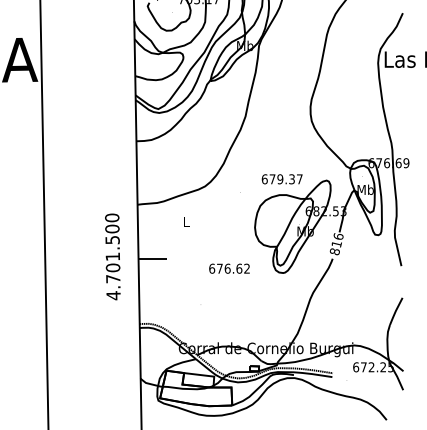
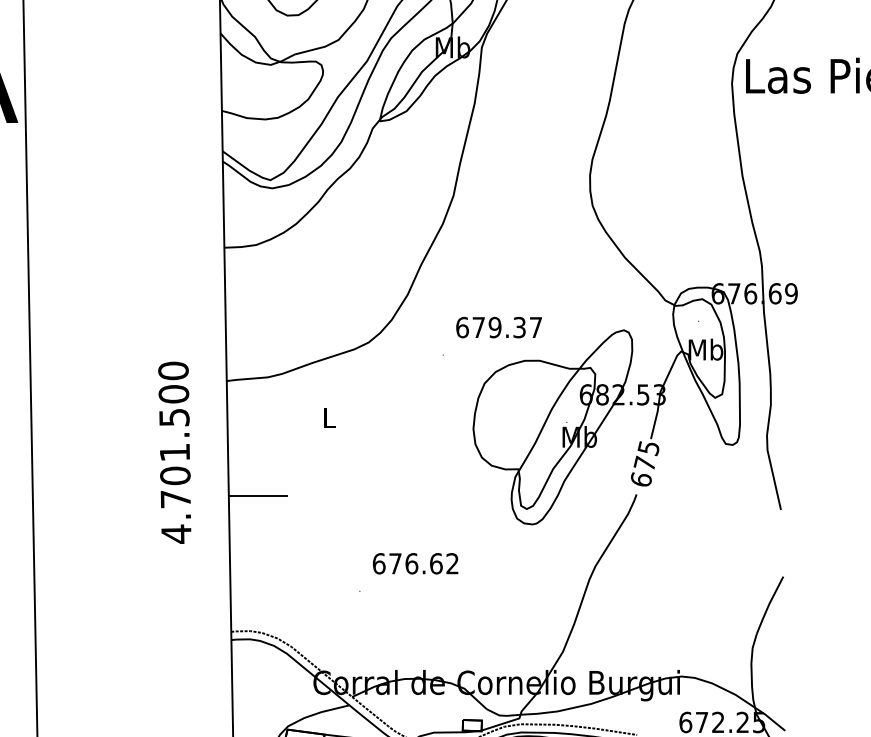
text: (281, 179) -> (497, 328), moved
text: (336, 244) -> (644, 464), 816 -> 675
text: (112, 256) -> (174, 451), moved
text: (229, 268) -> (415, 563), moved

